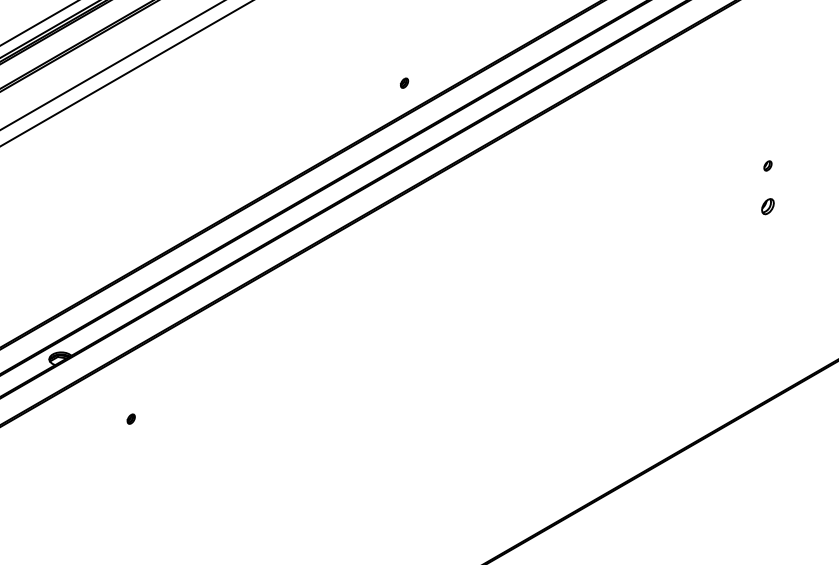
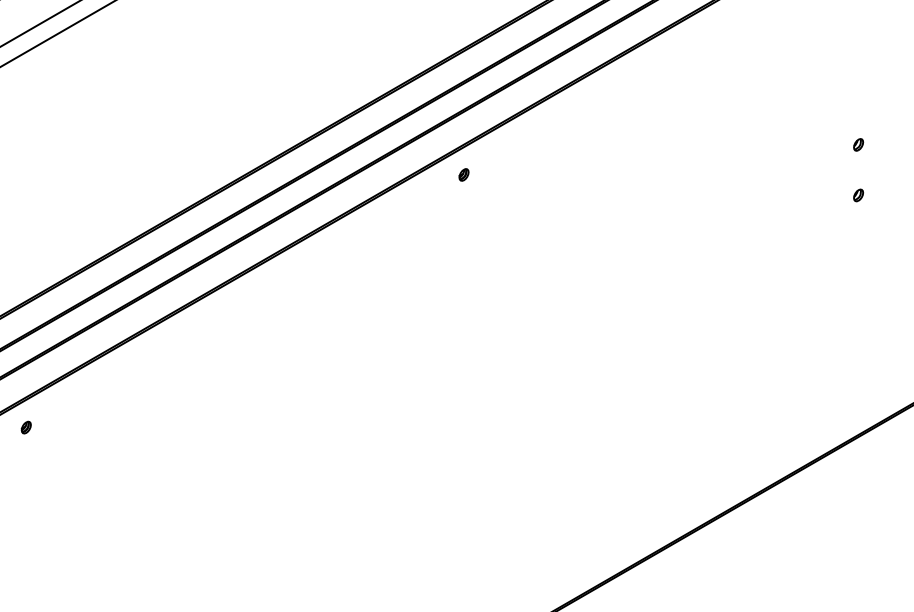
part: (404, 82) -> (464, 174), moved
part: (767, 206) -> (858, 195), size x0.62
part: (130, 418) -> (25, 426), moved

